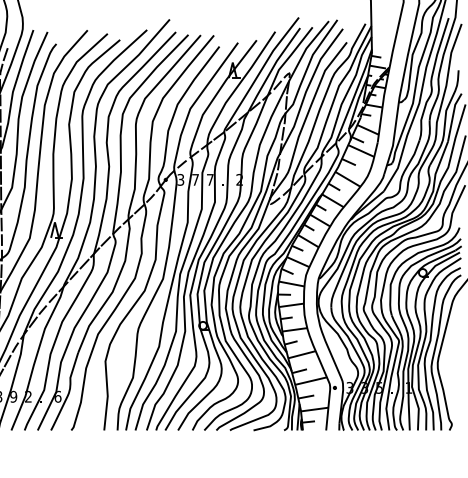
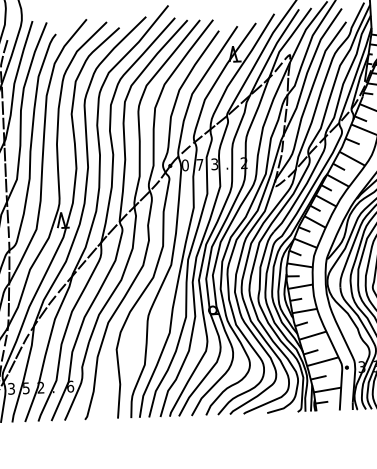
text: (180, 179) -> (184, 165), 3 -> 0
text: (209, 179) -> (213, 163), 7 -> 3
text: (13, 396) -> (26, 387), 9 -> 5

